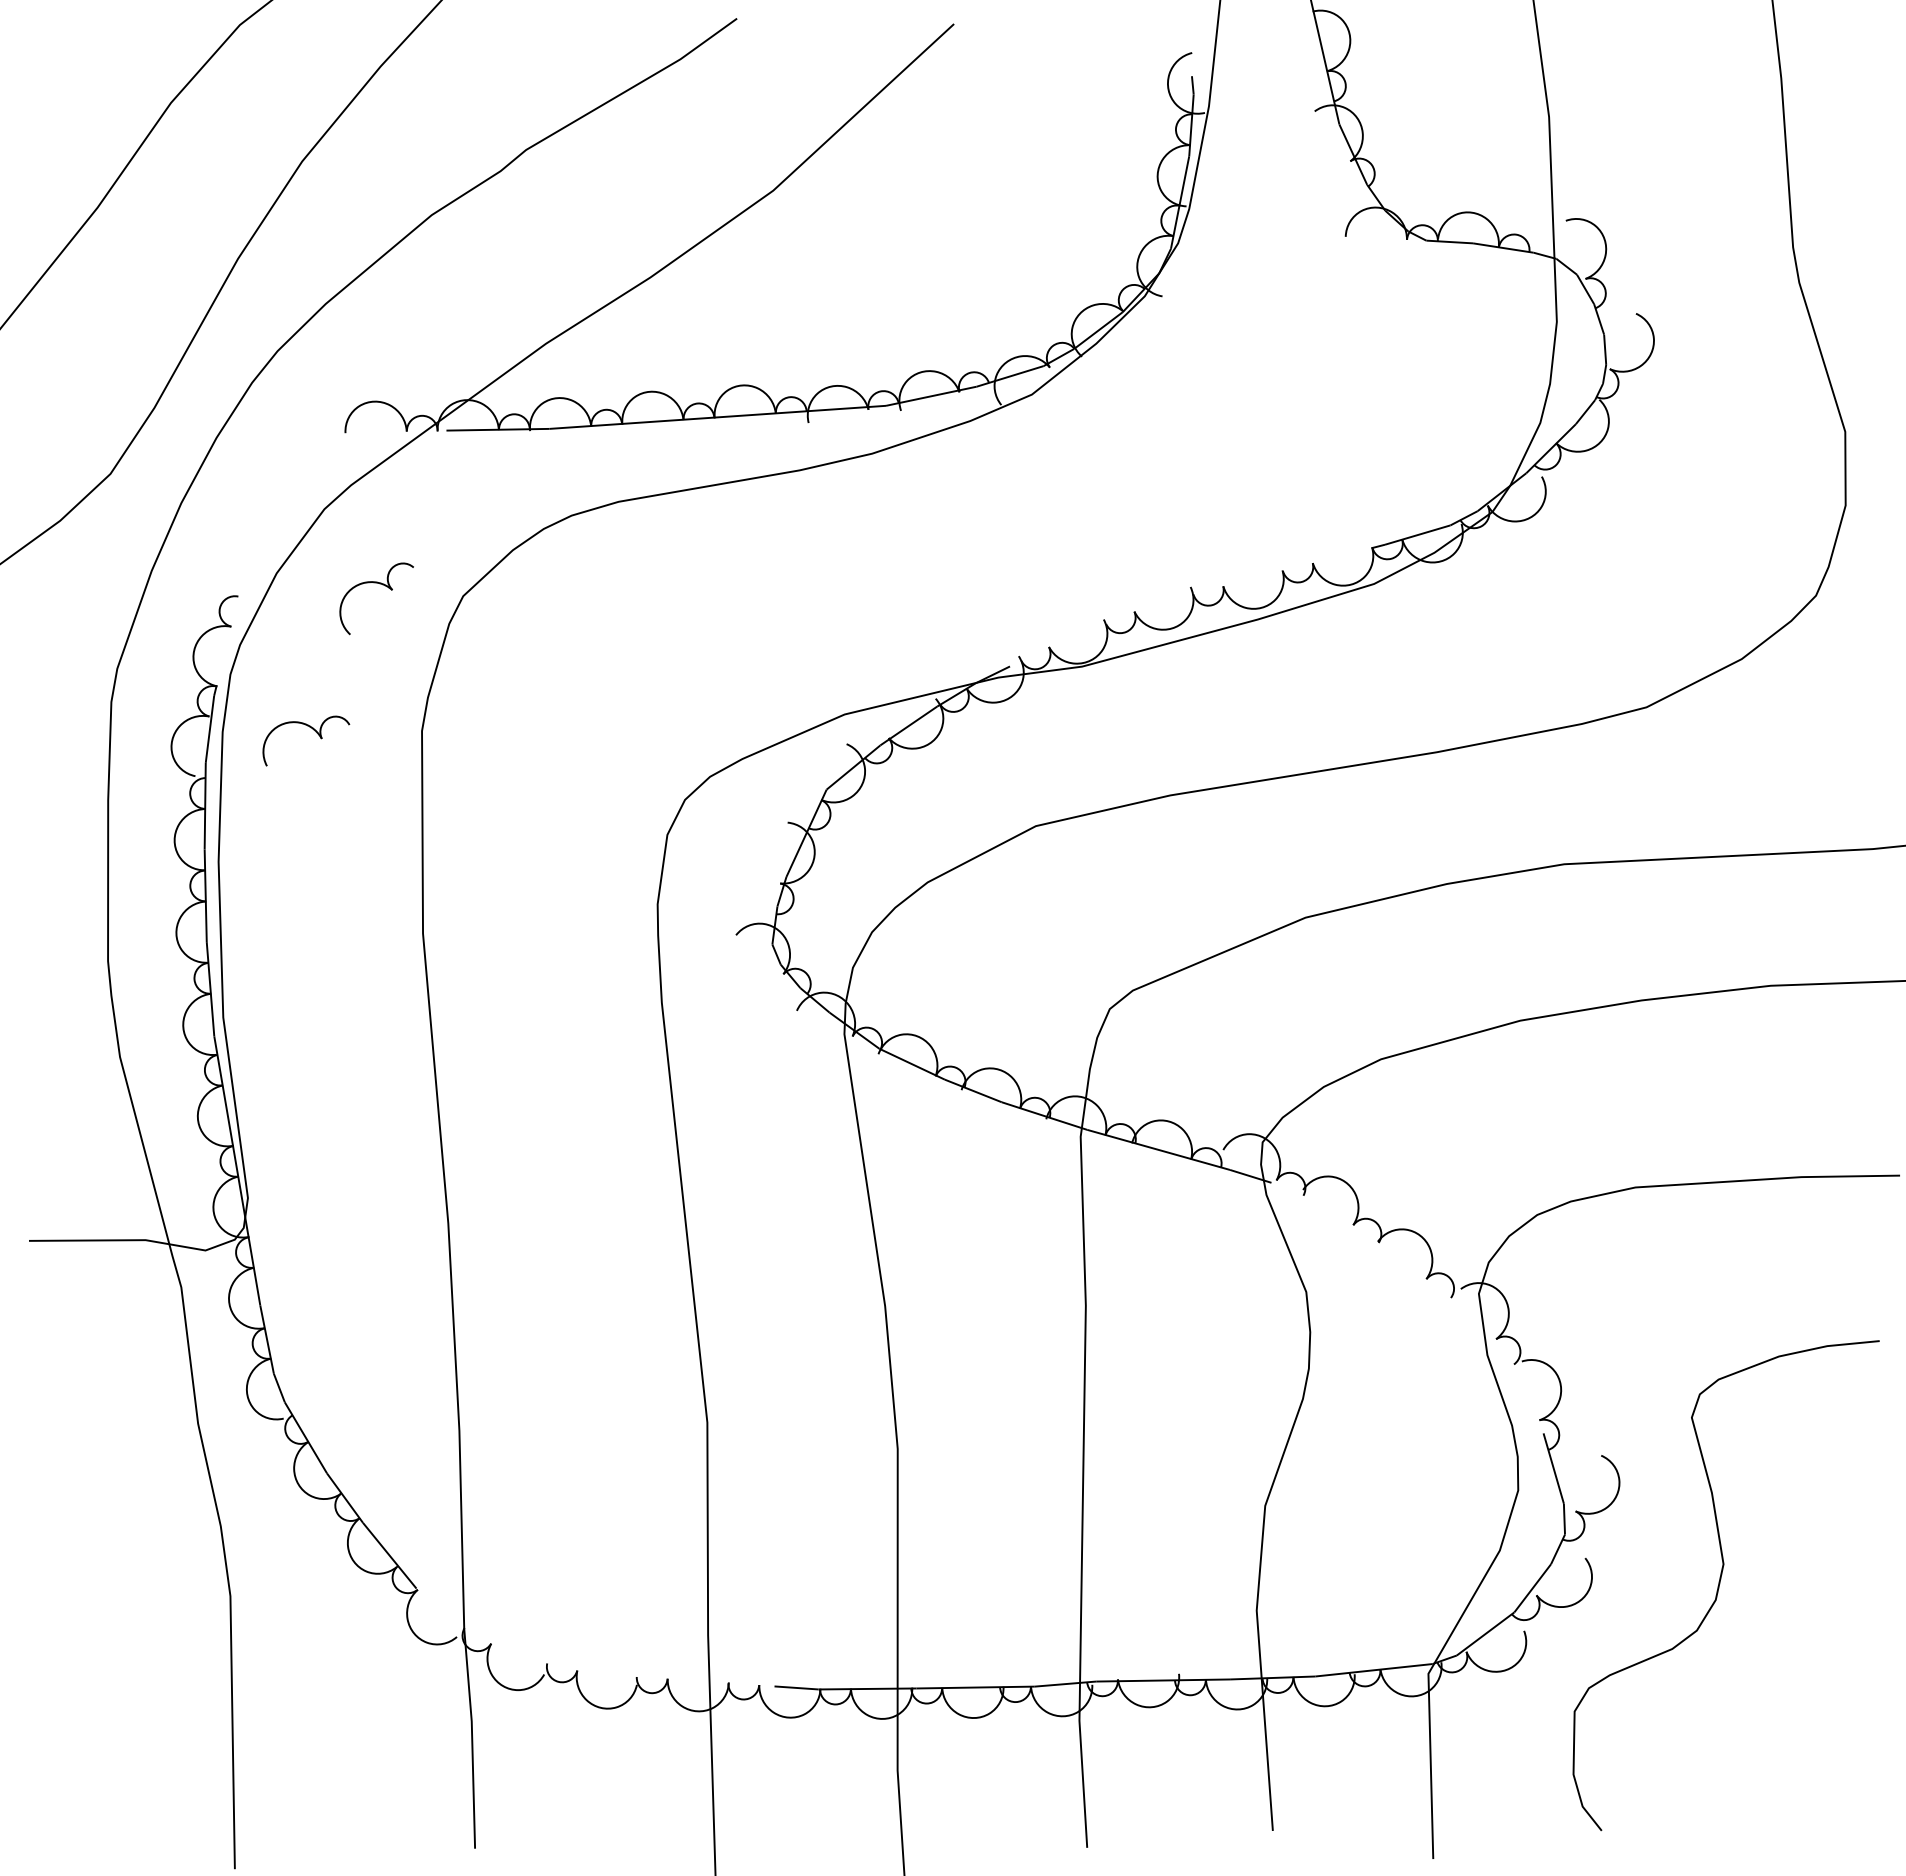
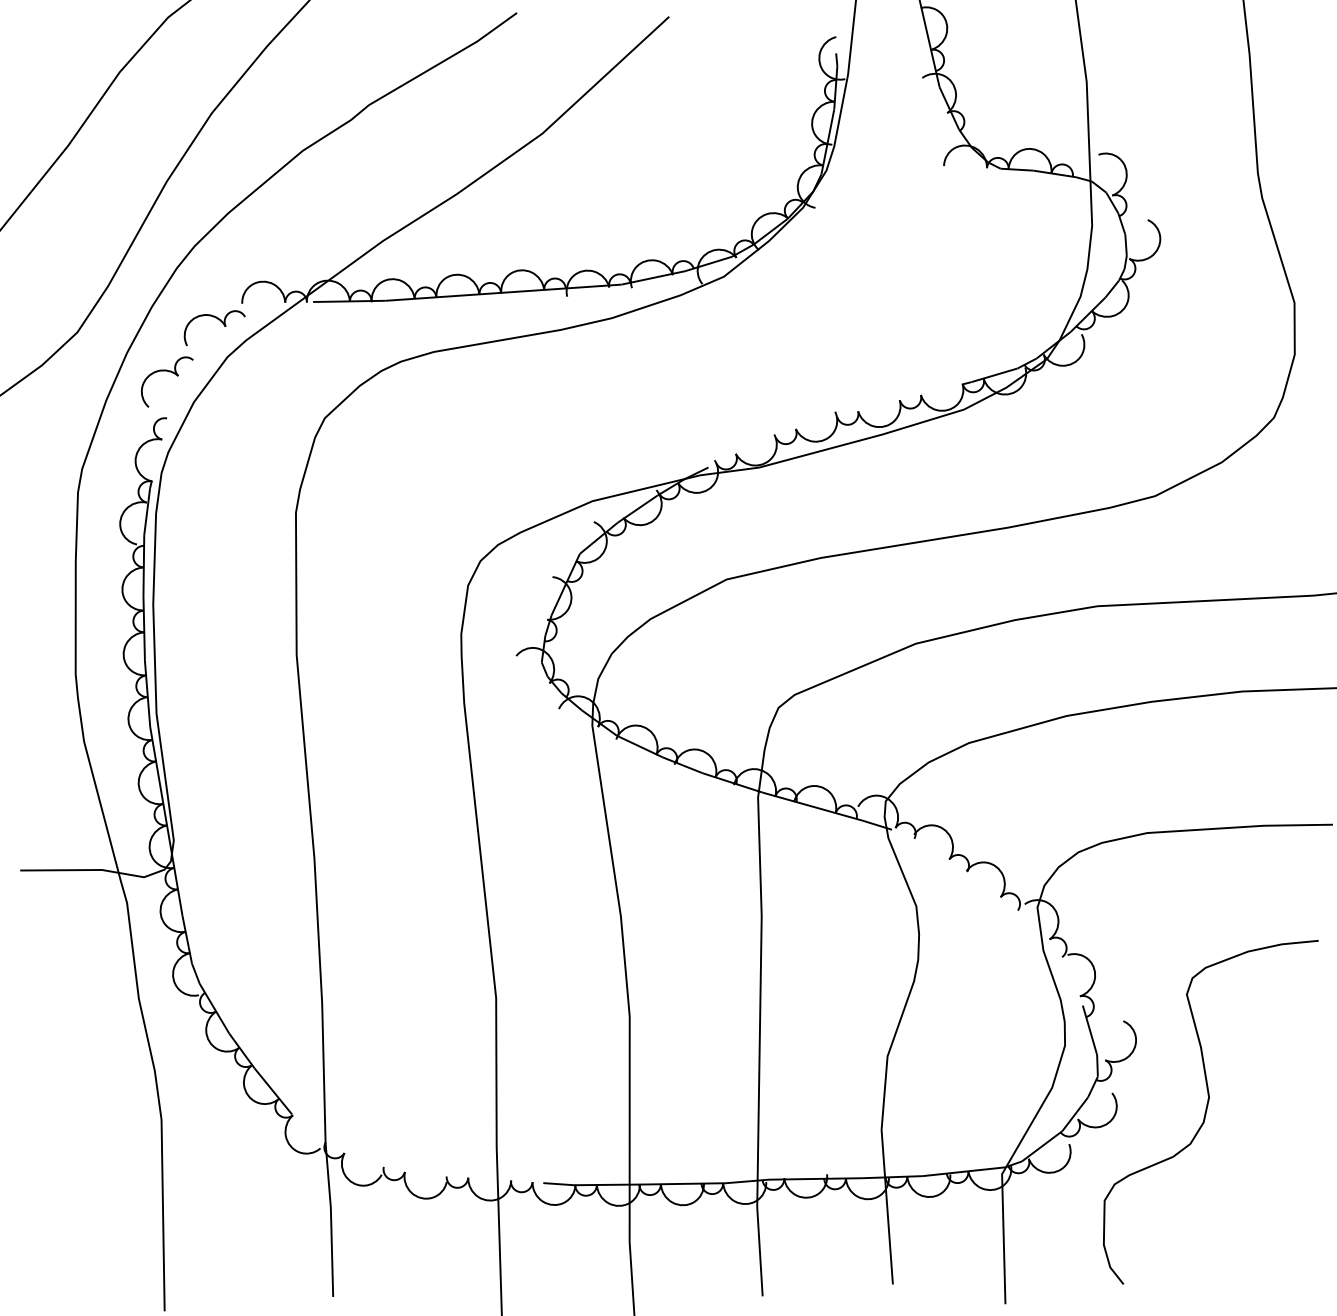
part: (379, 584) -> (169, 372), moved
part: (313, 730) -> (219, 320), moved

